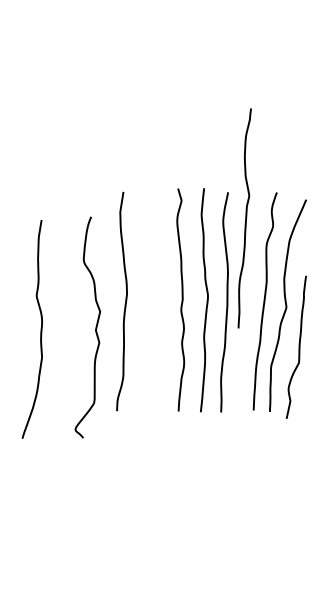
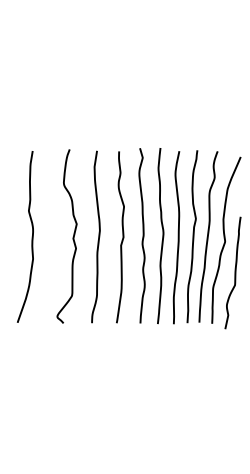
curve: (244, 218) -> (192, 236), moved
curve: (155, 302) -> (122, 237), added
curve: (40, 328) -> (31, 236), moved
curve: (94, 328) -> (72, 237), moved

